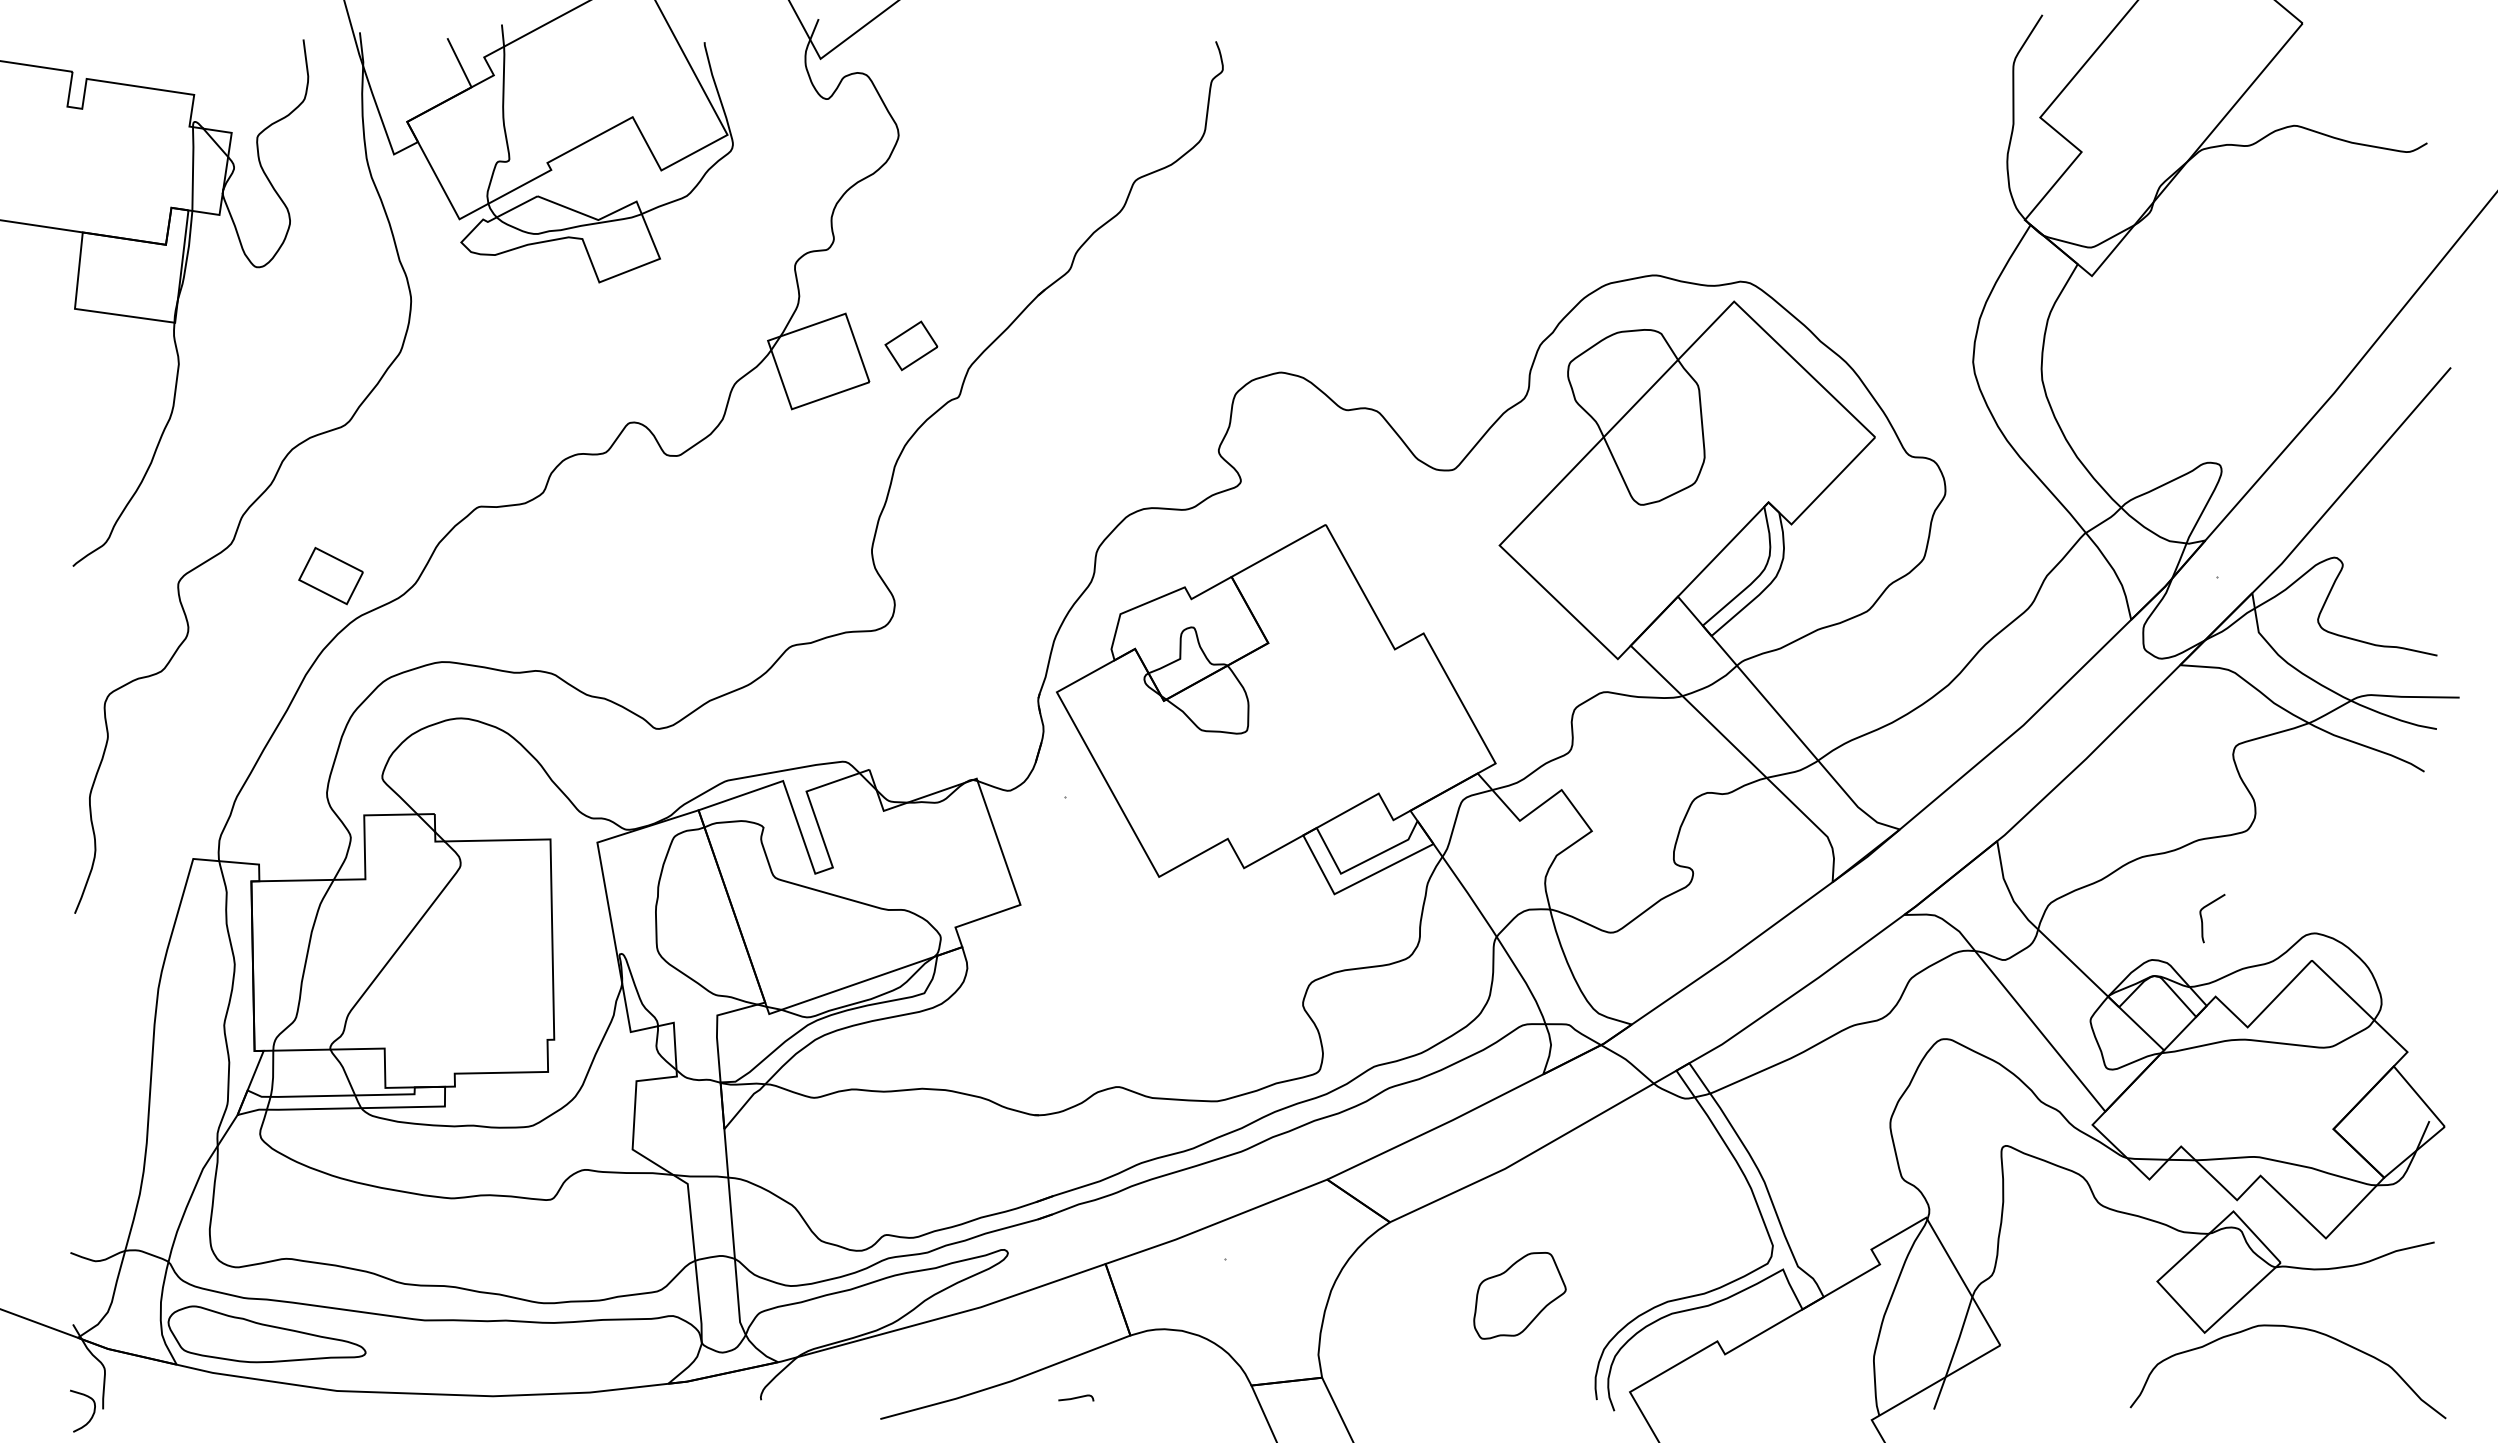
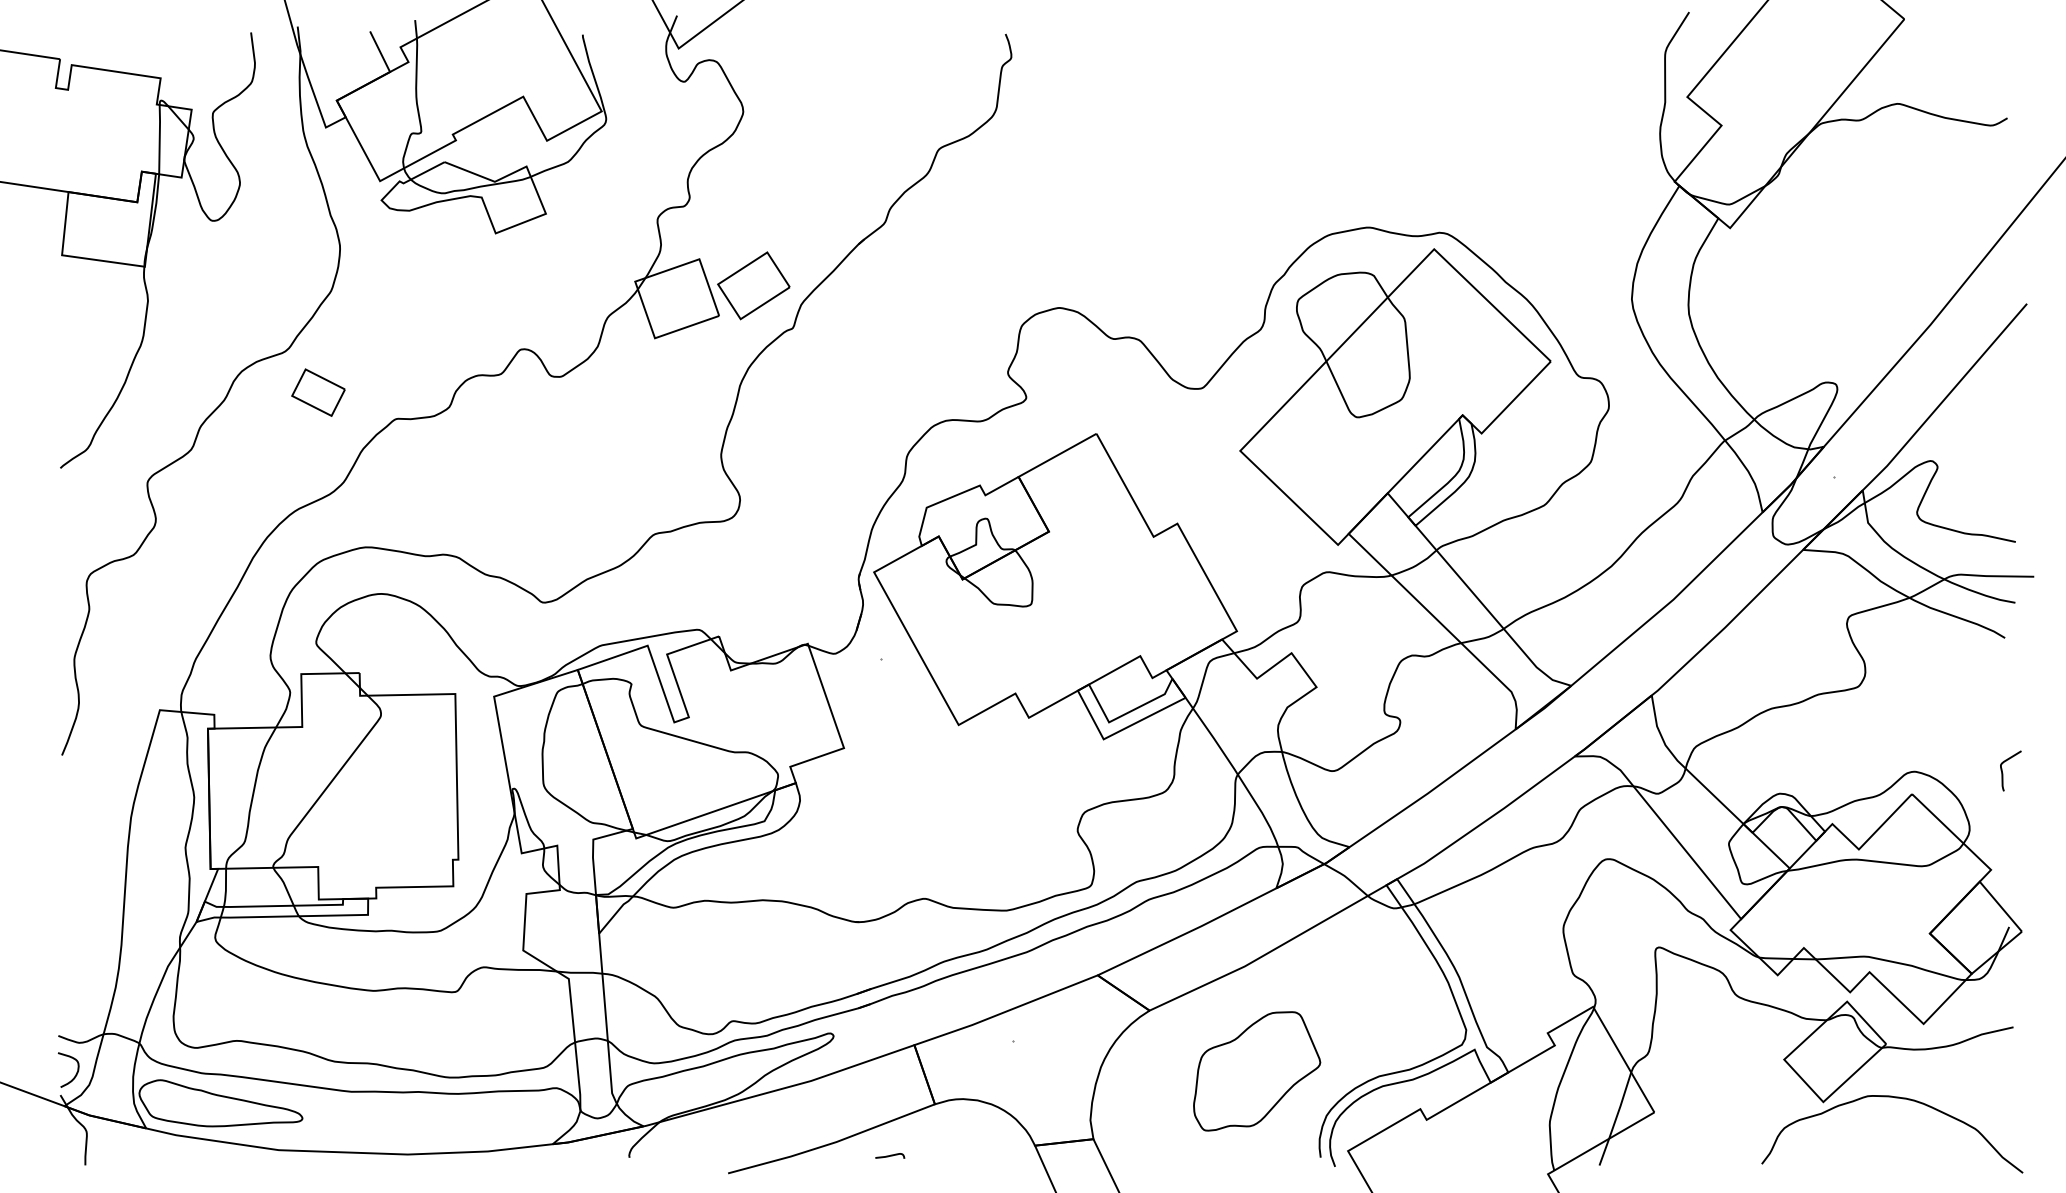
part: (911, 345) -> (753, 285), size x1.67
part: (330, 575) -> (318, 392), moved
curve: (2202, 918) -> (2002, 770), moved
part: (1519, 1295) -> (1256, 1071), size x1.67
curve: (92, 1413) -> (76, 1072), moved

